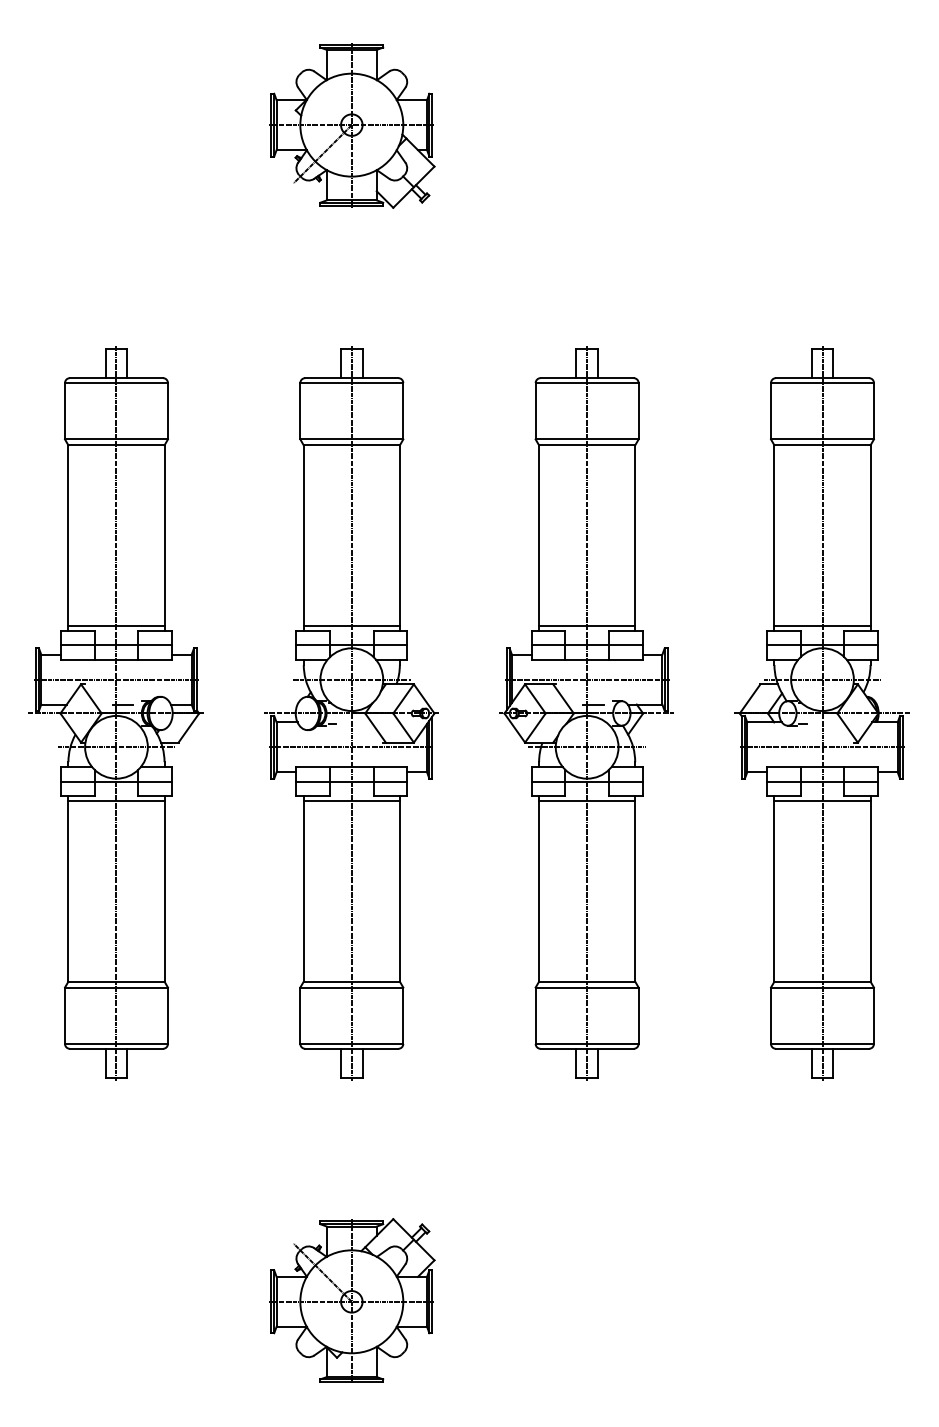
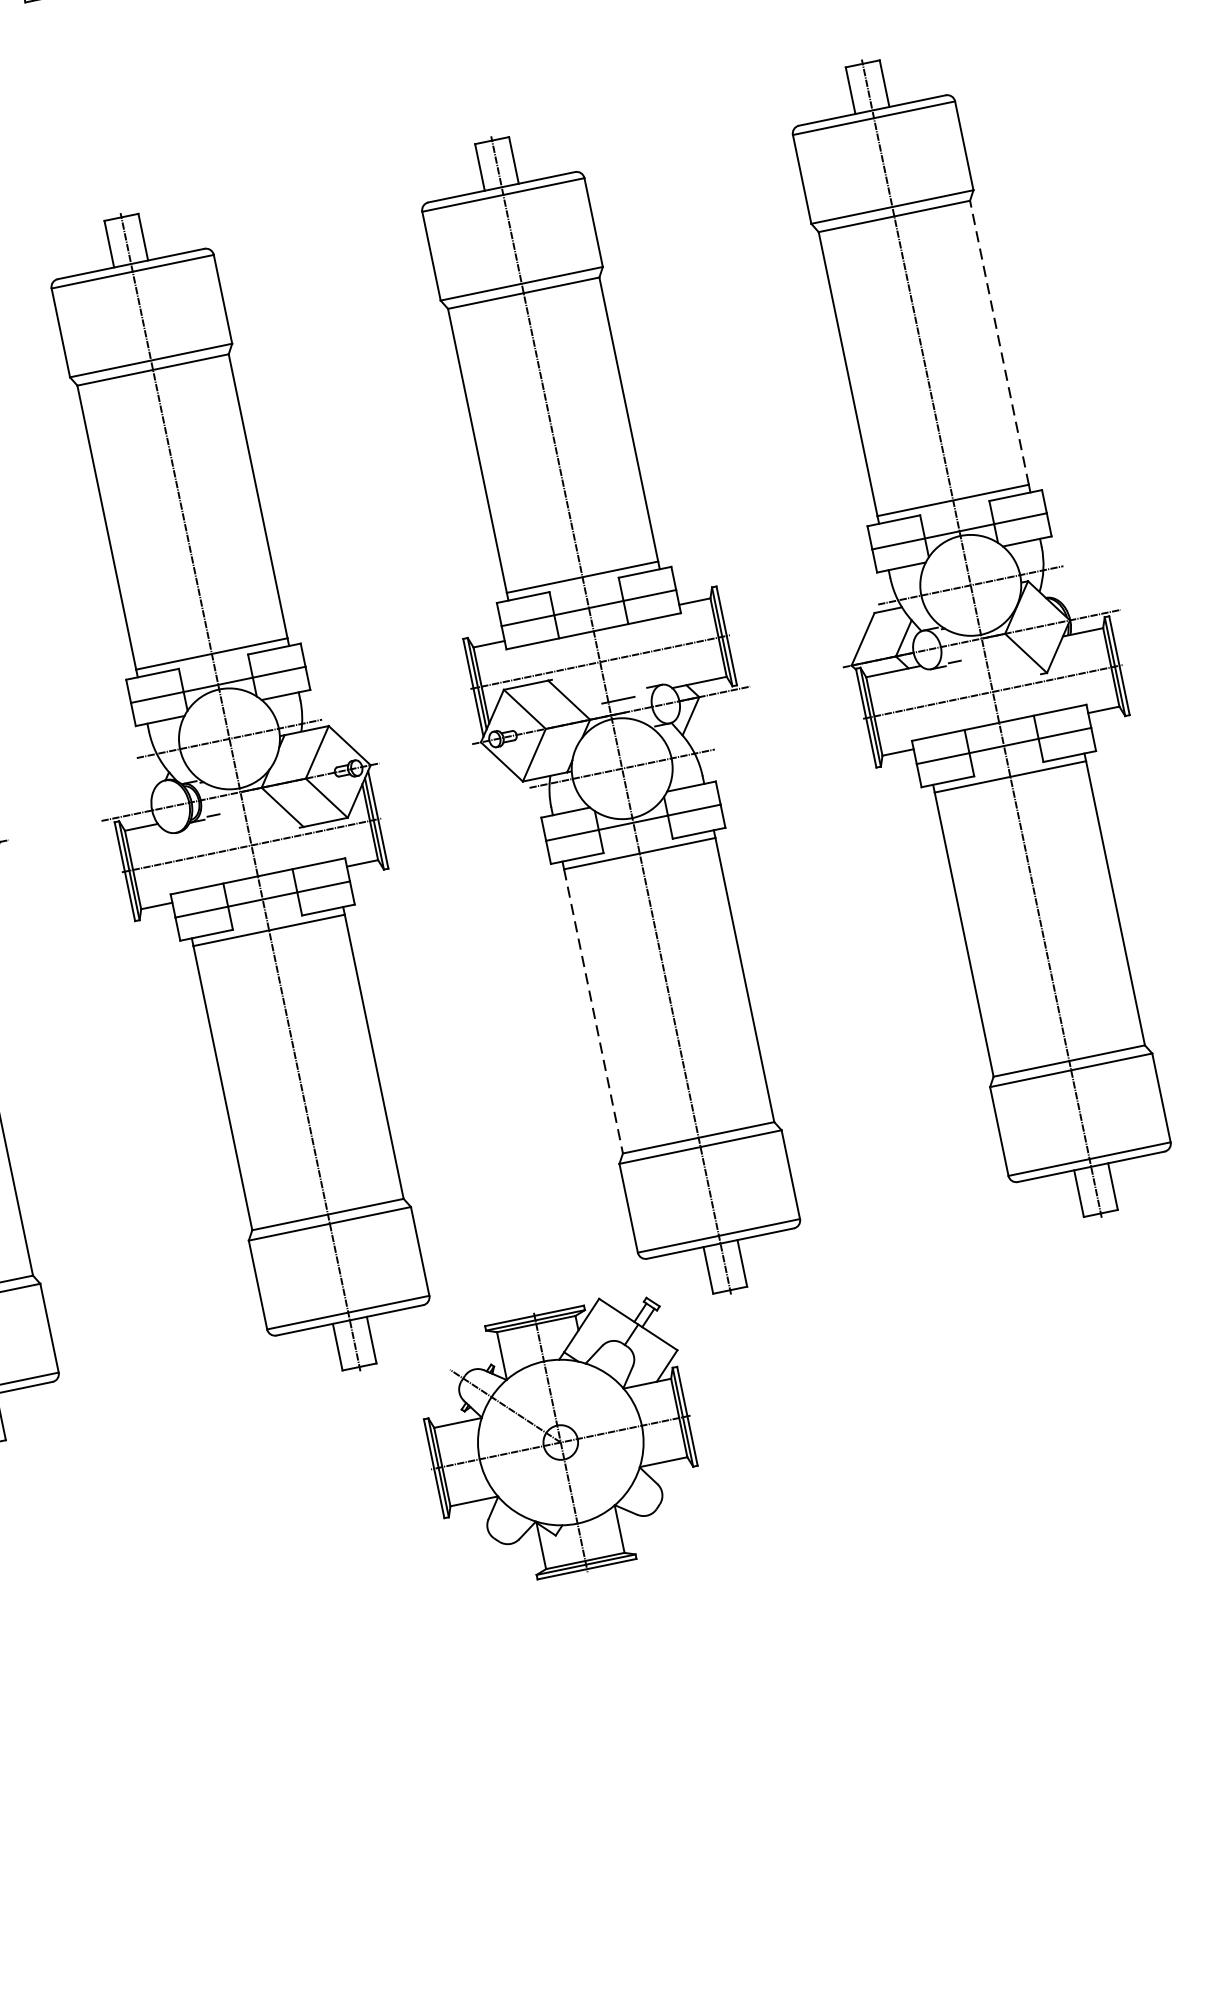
line: (870, 535) -> (999, 342), solid -> dashed
line: (539, 891) -> (594, 1011), solid -> dashed
part: (352, 1300) -> (561, 1440), moved

